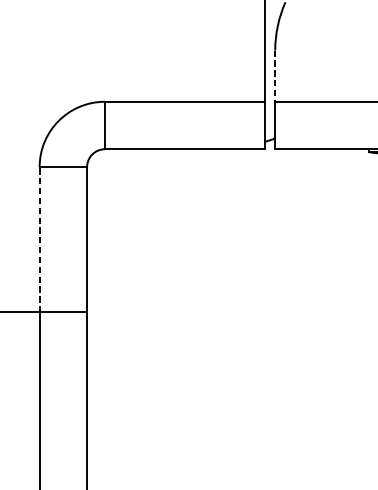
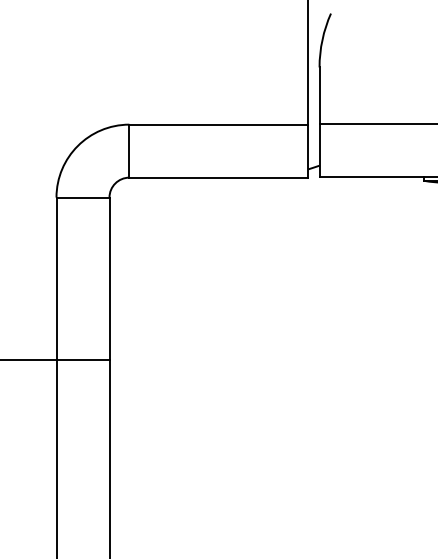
line: (275, 76) -> (319, 96), dashed -> solid
line: (39, 239) -> (56, 278), dashed -> solid

